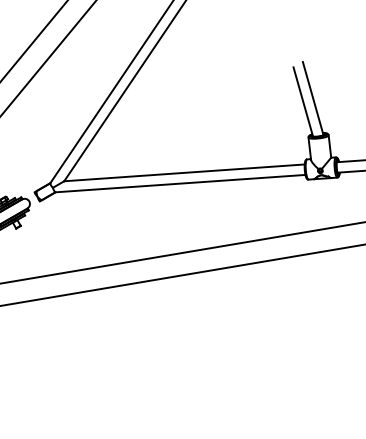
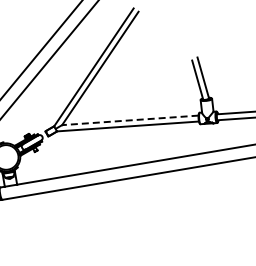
line: (182, 173) -> (129, 120), solid -> dashed

